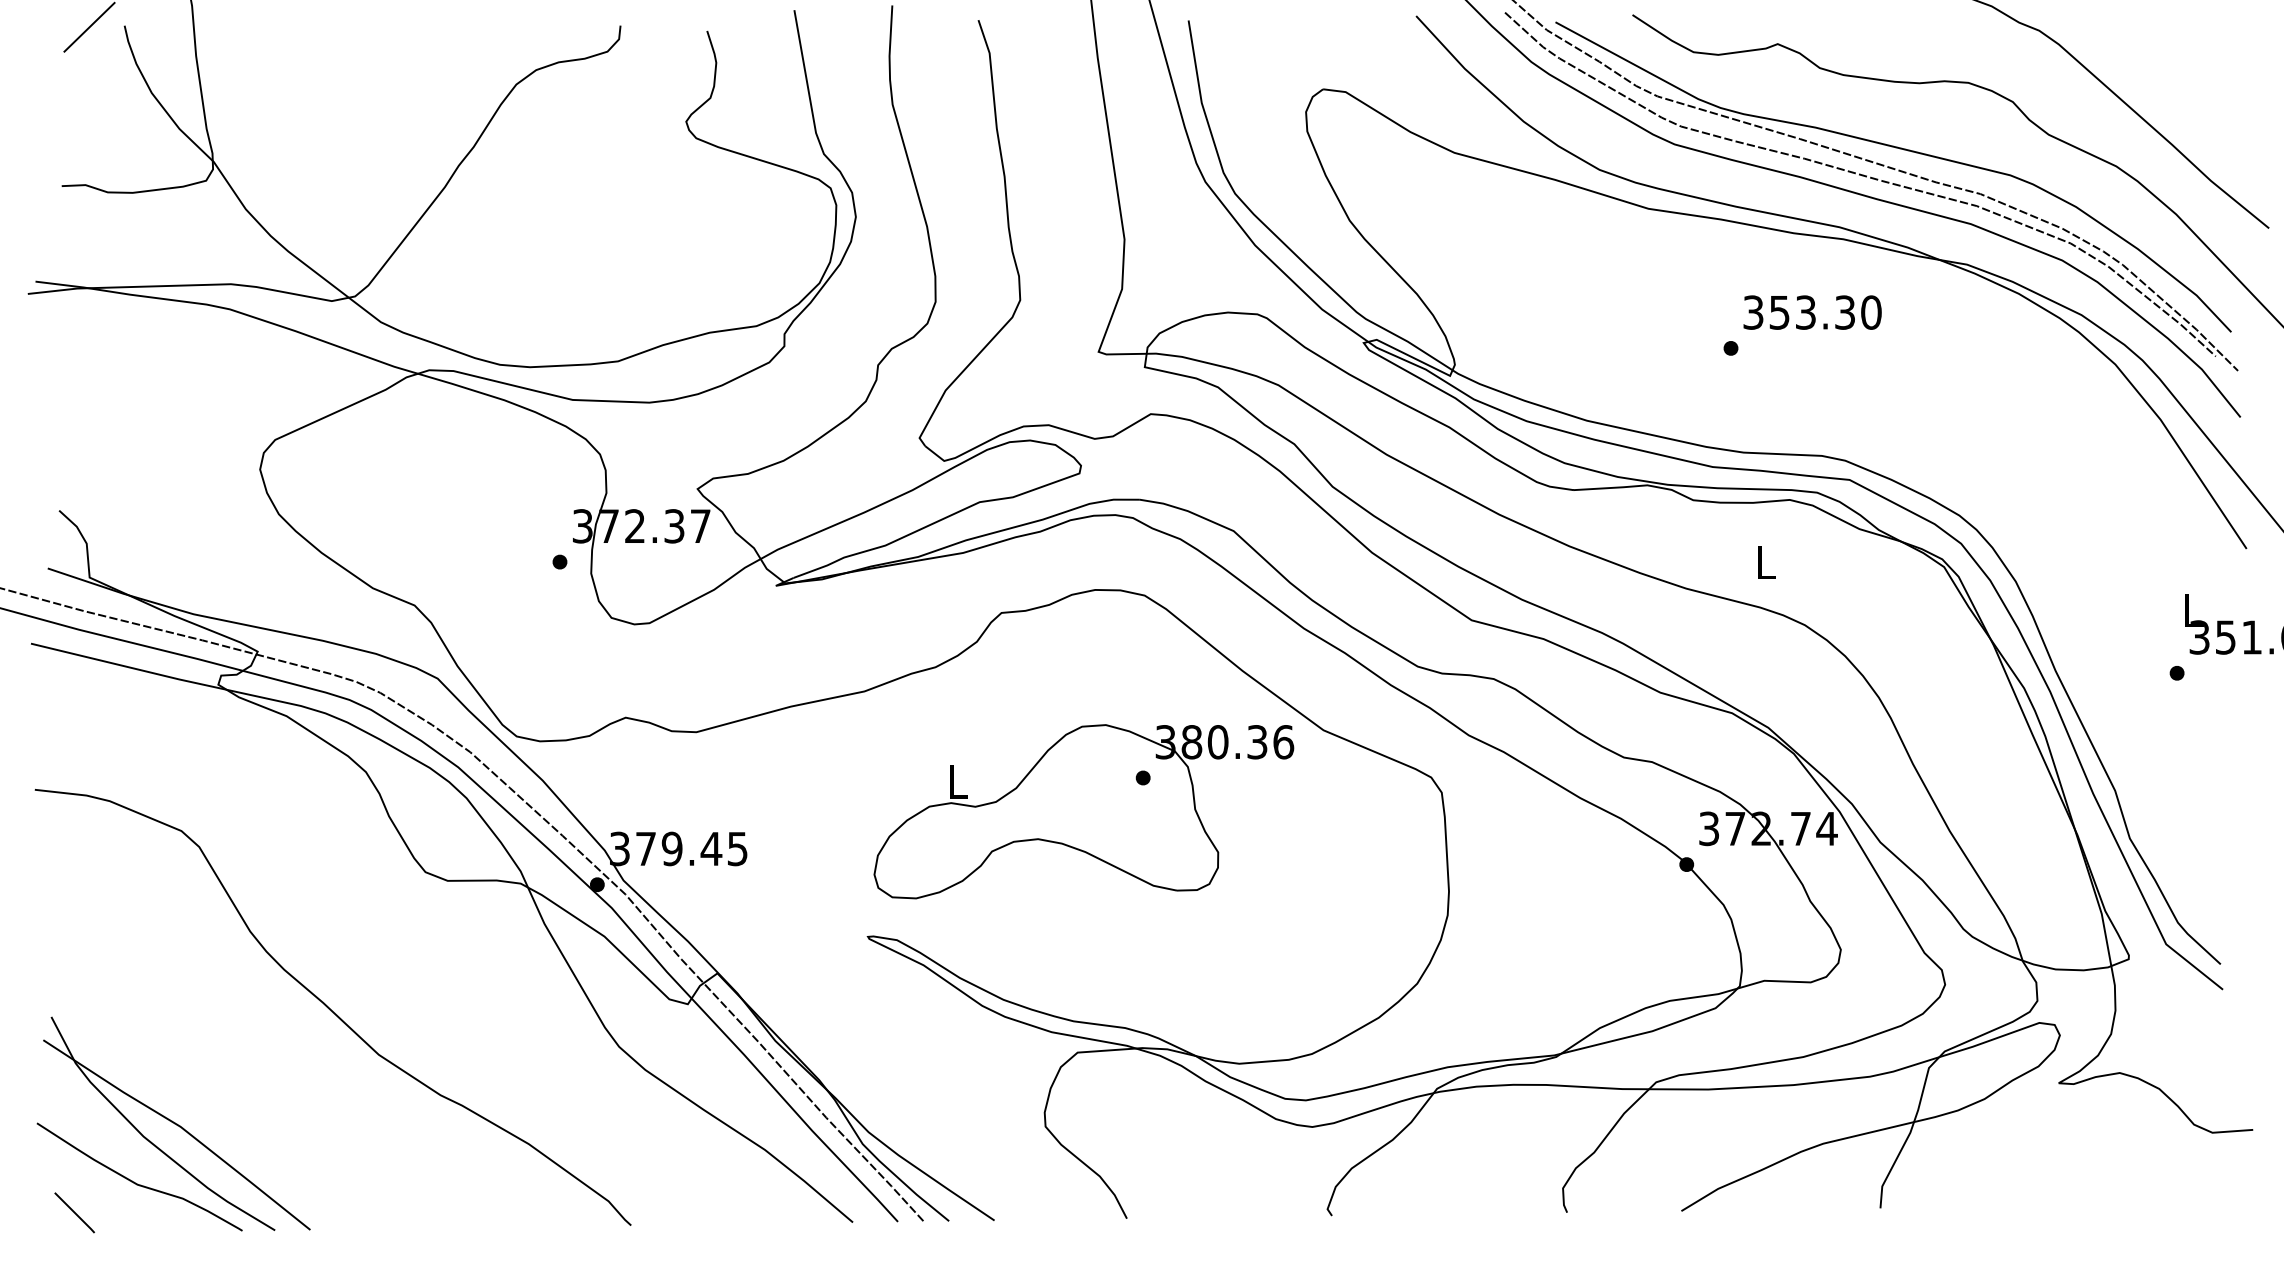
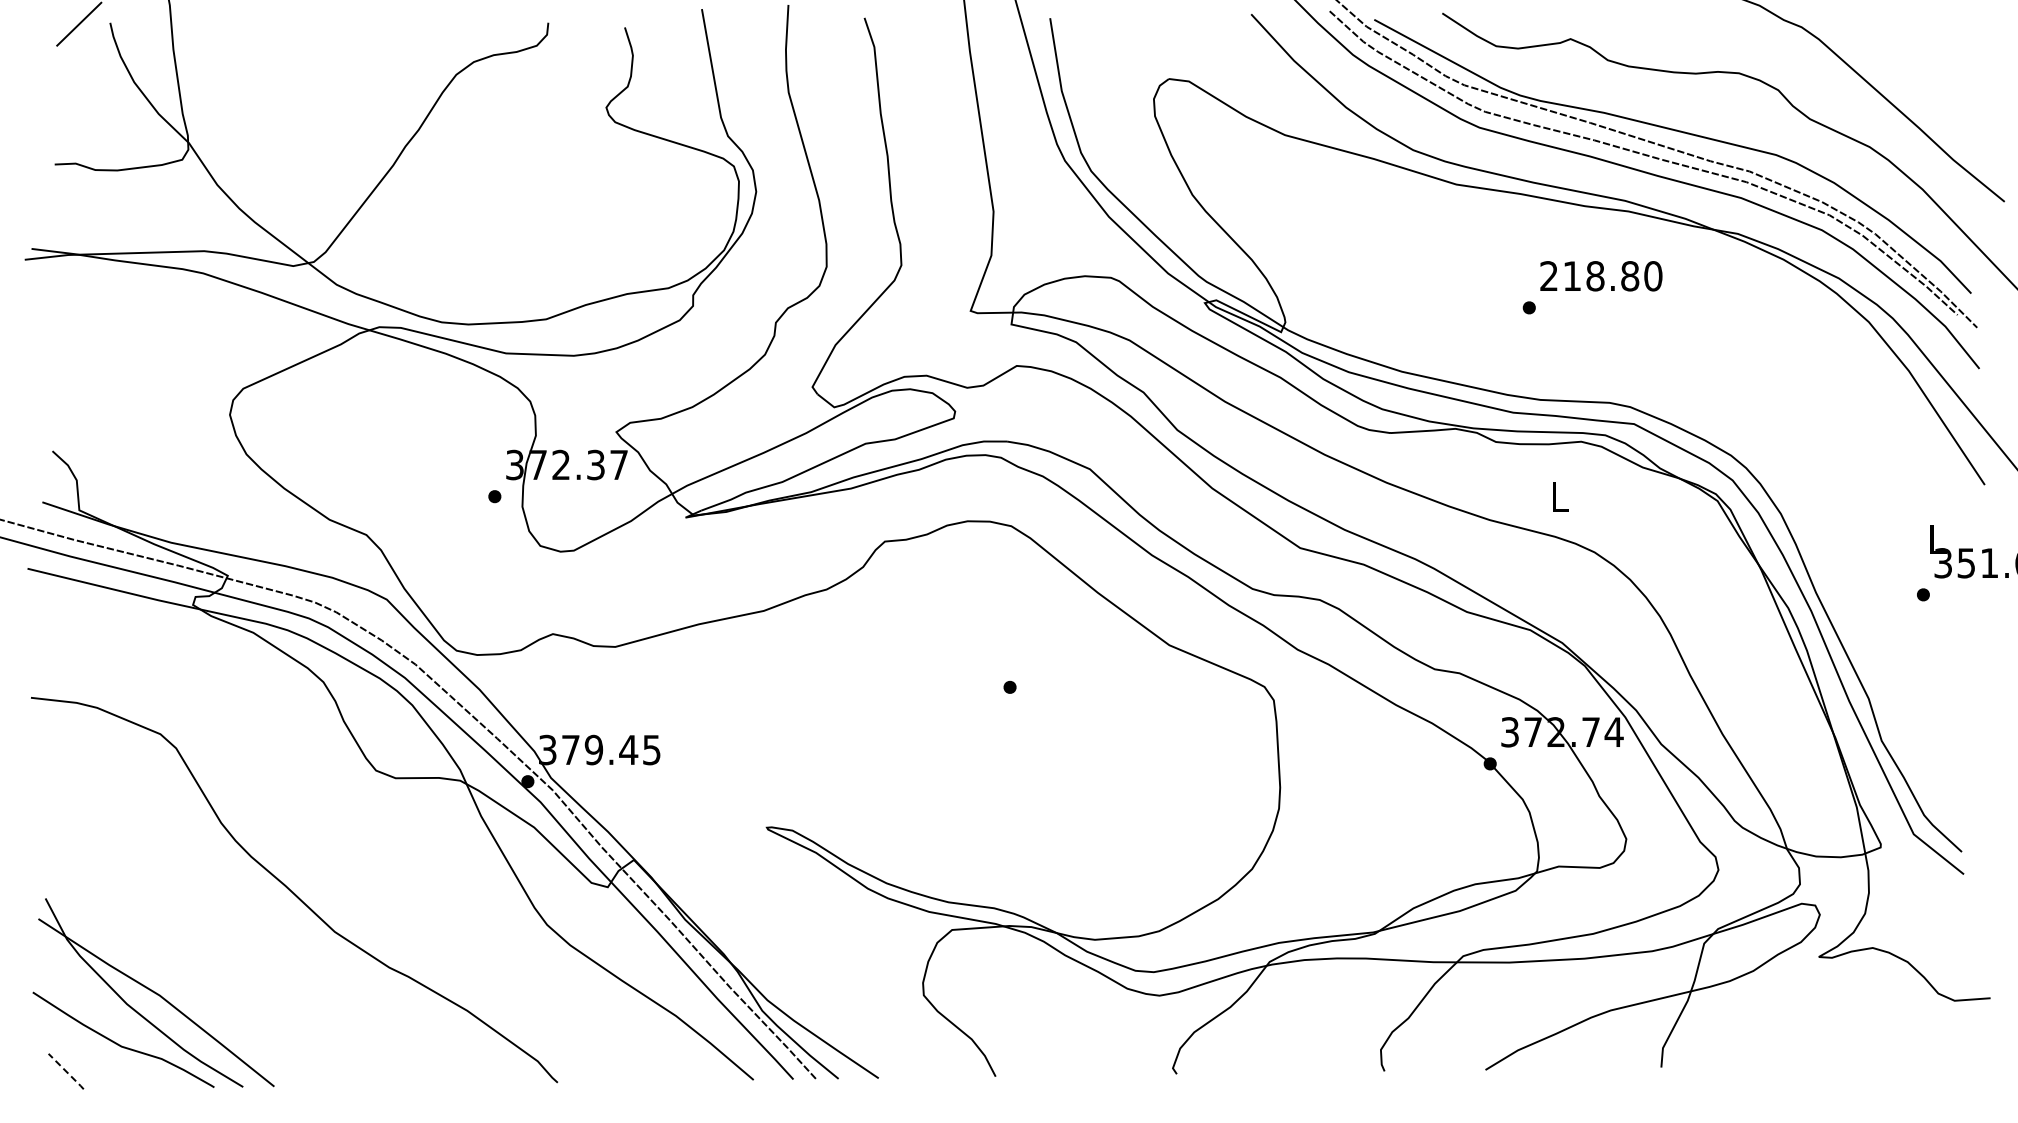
text: (1799, 312) -> (1589, 276), 353.30 -> 218.80
part: (1083, 810) -> (957, 716), removed
line: (75, 1212) -> (66, 1071), solid -> dashed

